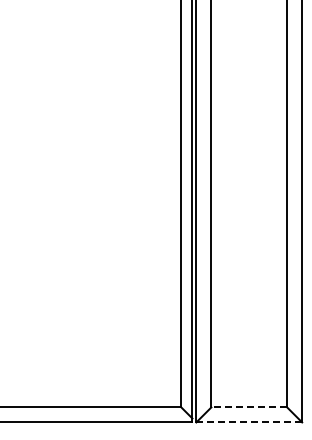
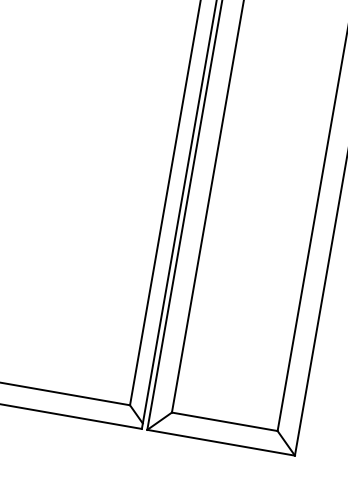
line: (249, 407) -> (225, 421), dashed -> solid
line: (249, 422) -> (221, 442), dashed -> solid

